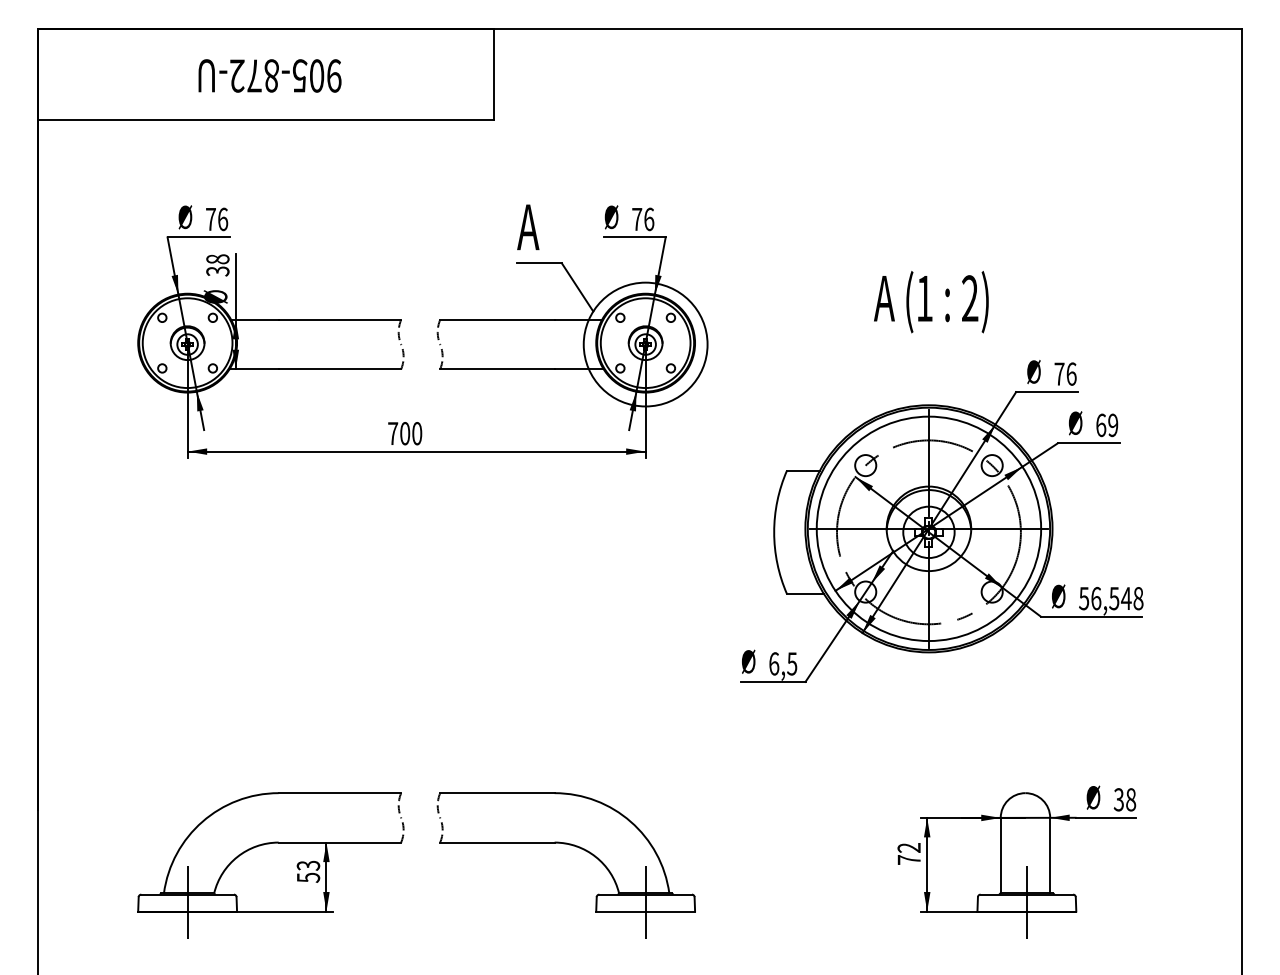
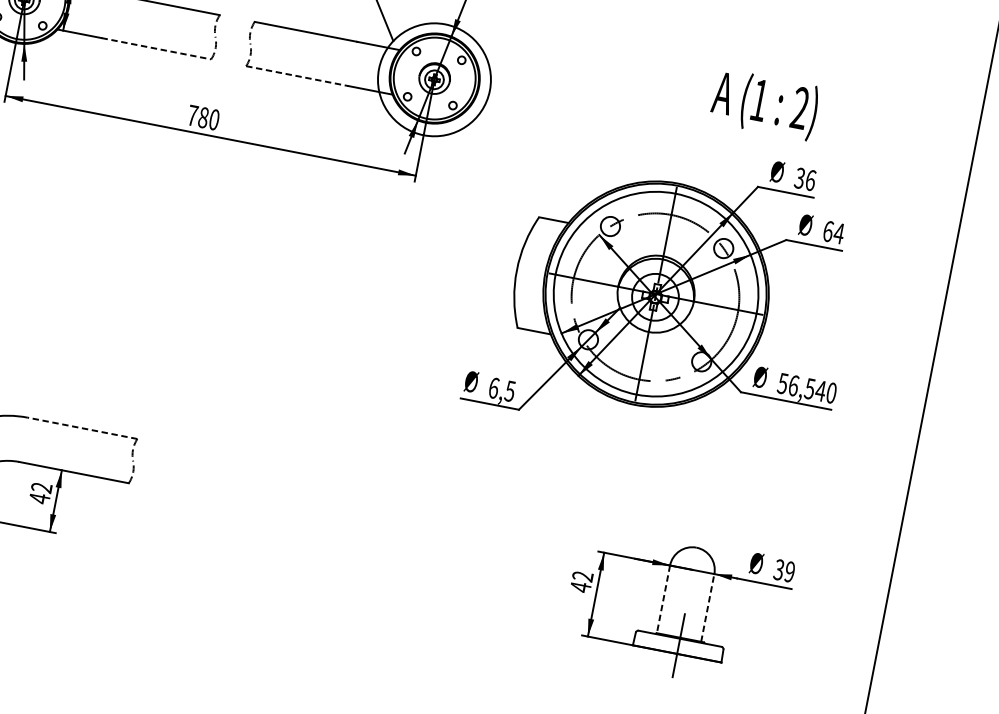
text: (931, 302) -> (764, 104), moved
line: (340, 369) -> (156, 49), solid -> dashed
line: (497, 369) -> (297, 76), solid -> dashed
text: (1059, 373) -> (800, 177), 76 -> 36
text: (1112, 425) -> (838, 233), 69 -> 64
text: (405, 433) -> (203, 117), 700 -> 780
text: (1138, 598) -> (831, 393), 56,548 -> 56,540
line: (339, 793) -> (82, 428), solid -> dashed
text: (1131, 799) -> (790, 571), 38 -> 39
part: (569, 845) -> (279, 515), removed
line: (1000, 855) -> (663, 599), solid -> dashed
line: (1050, 855) -> (708, 607), solid -> dashed
text: (908, 859) -> (580, 586), 72 -> 42
text: (308, 871) -> (40, 493), 53 -> 42

